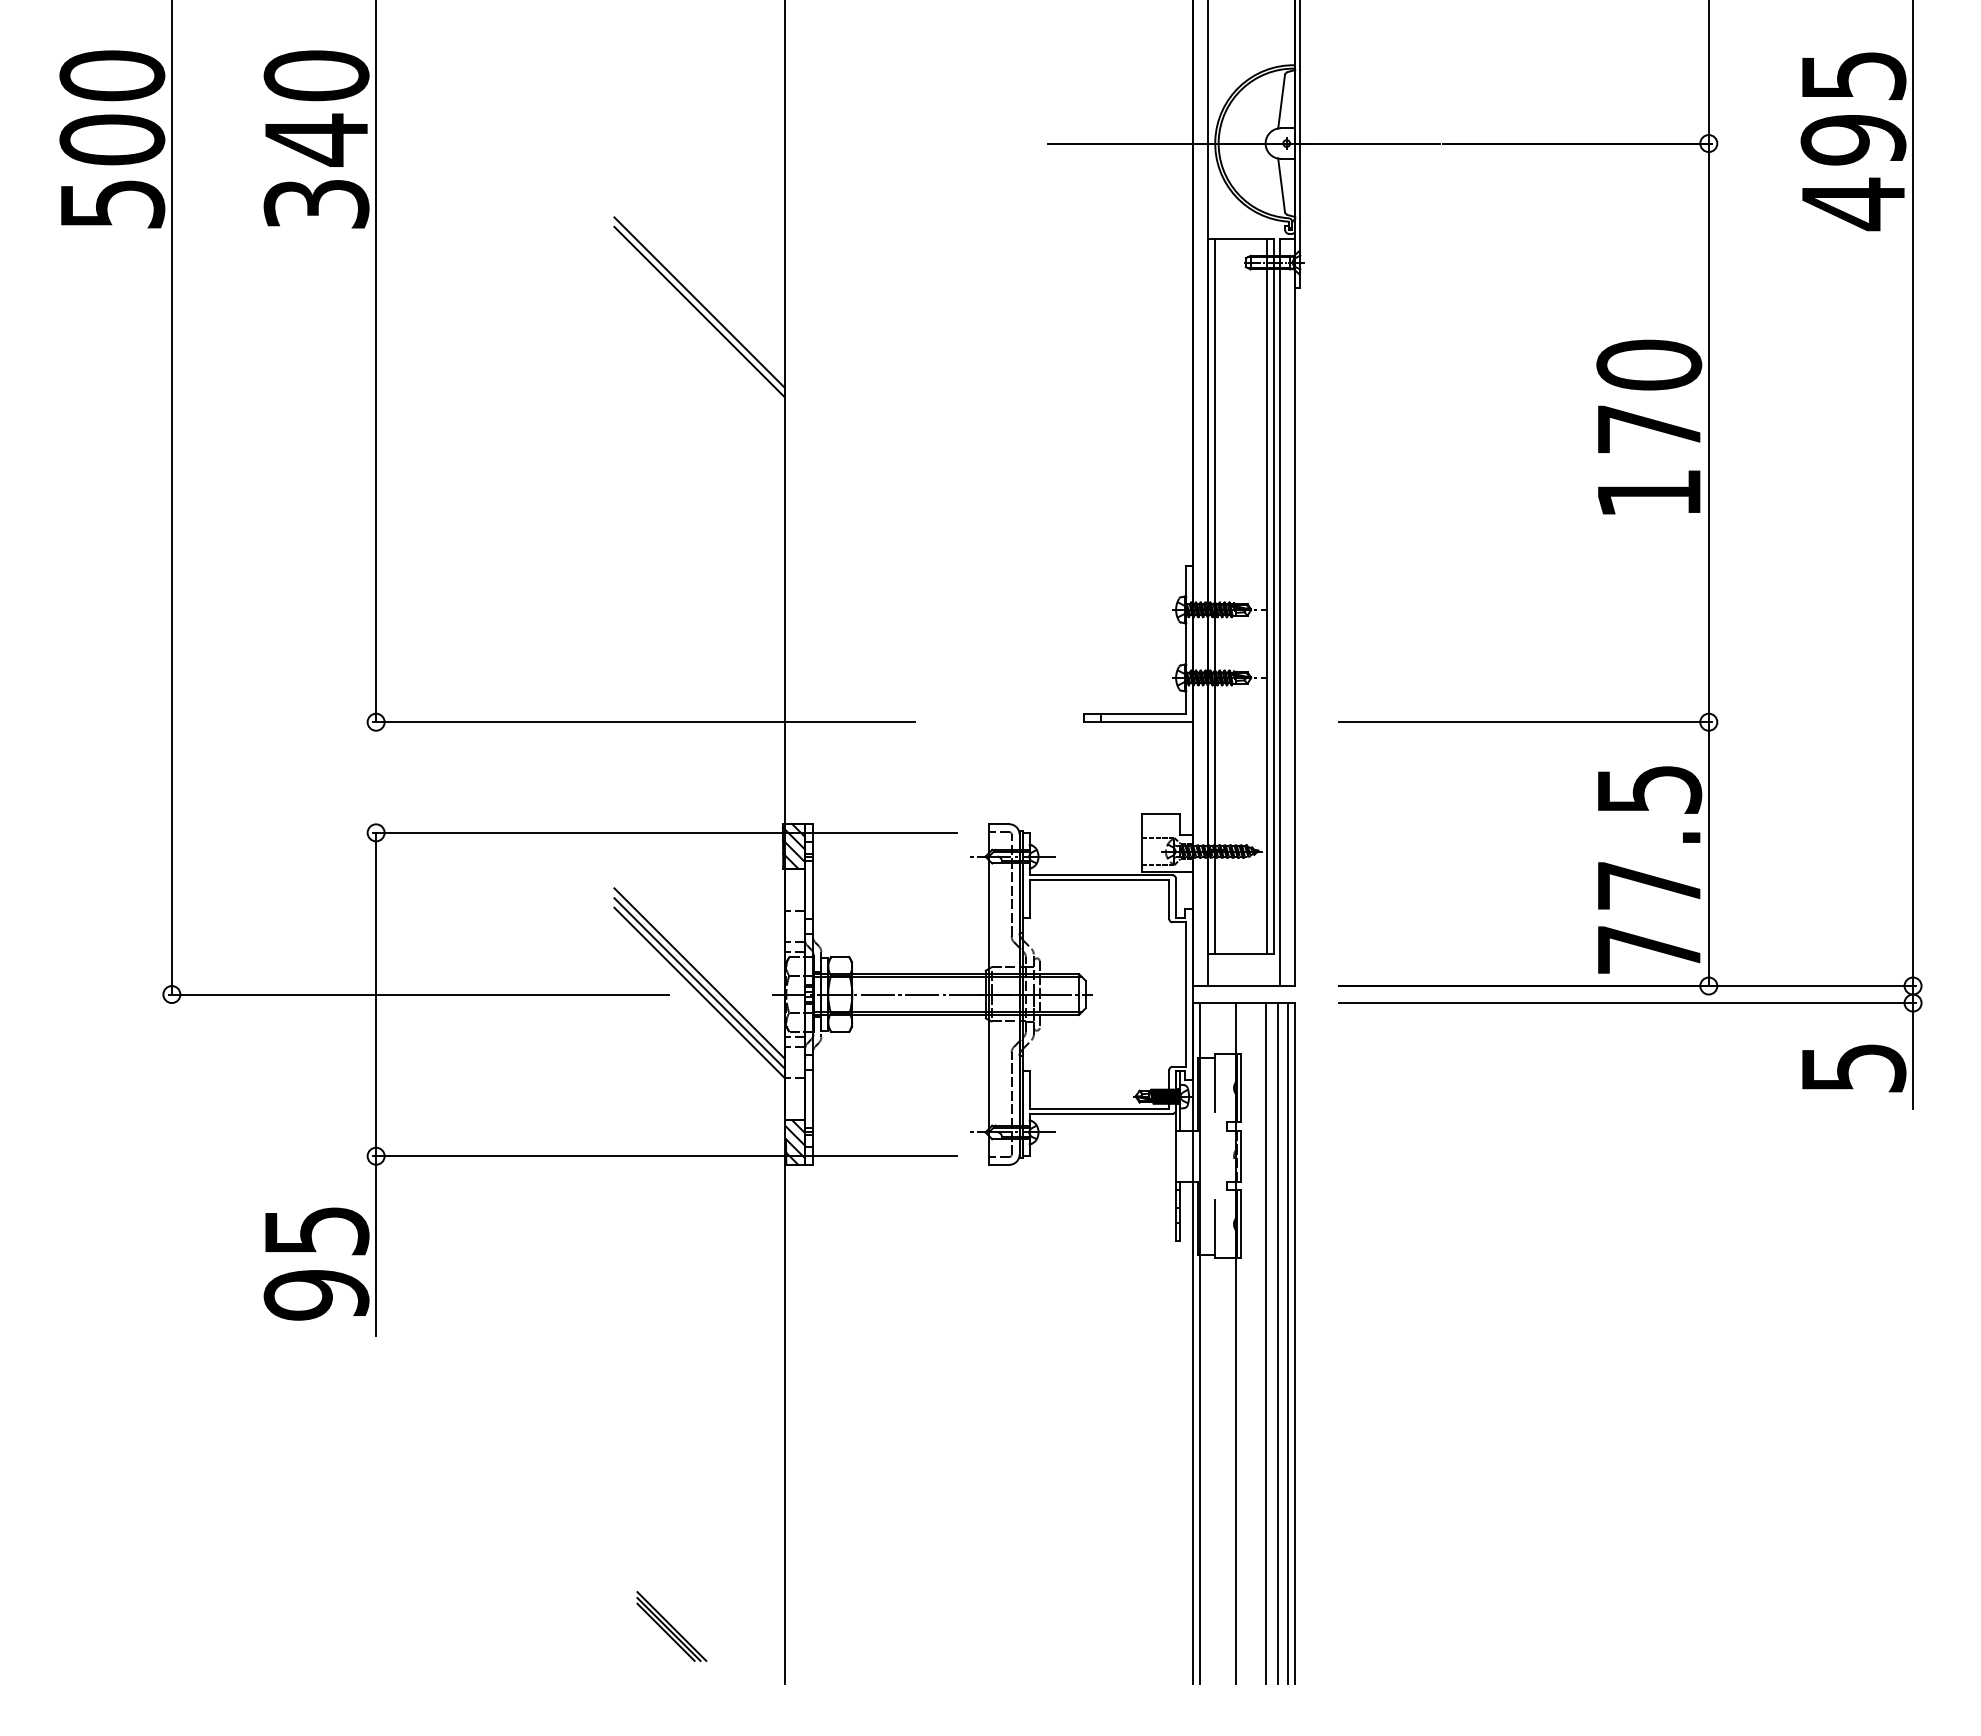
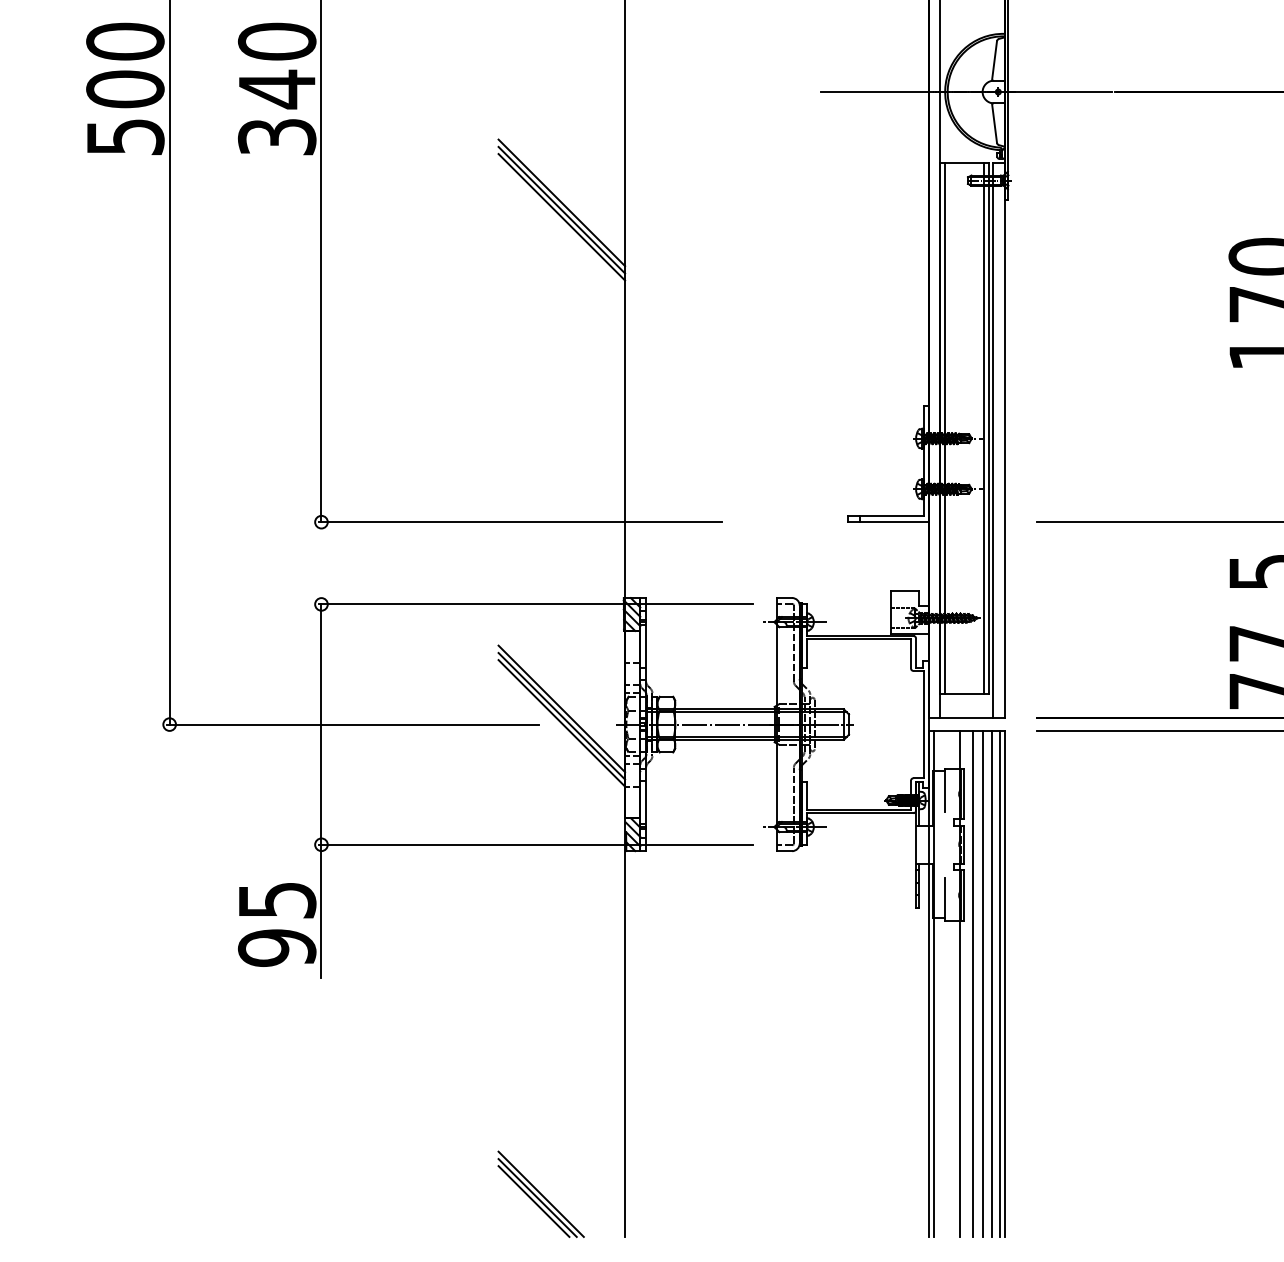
line: (699, 292) -> (561, 202), added
line: (1253, 1343) -> (973, 983), added
part: (671, 1626) -> (541, 1194), size x1.67

